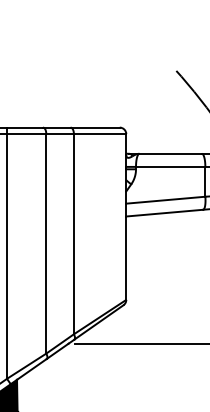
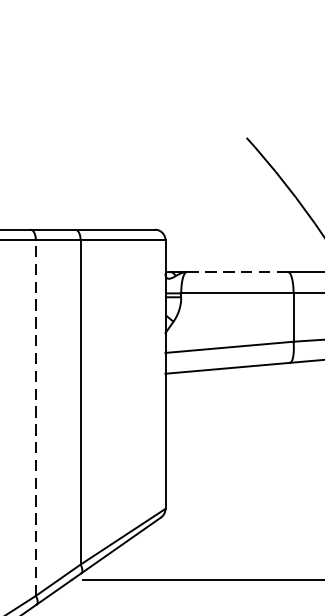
line: (170, 153) -> (237, 271), solid -> dashed
line: (46, 243) -> (36, 417), solid -> dashed

